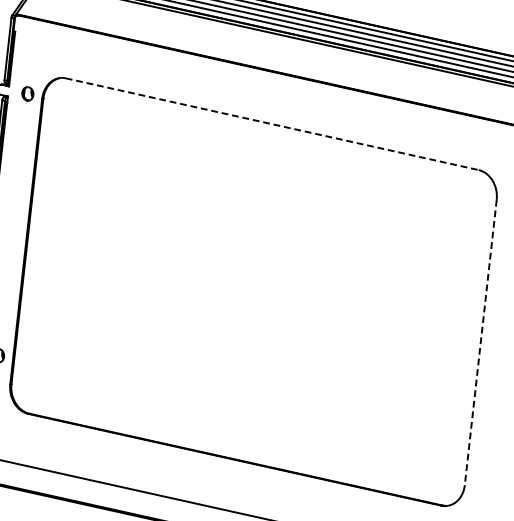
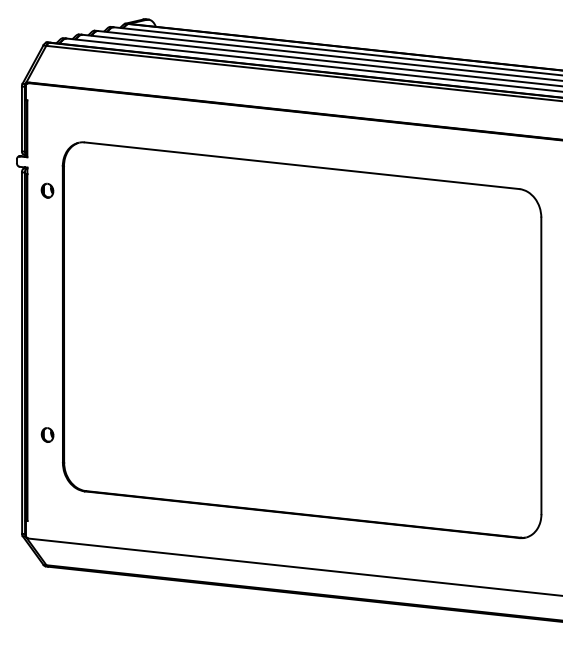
part: (27, 93) -> (47, 190), moved
line: (272, 124) -> (302, 165), dashed -> solid
line: (480, 343) -> (541, 366), dashed -> solid

